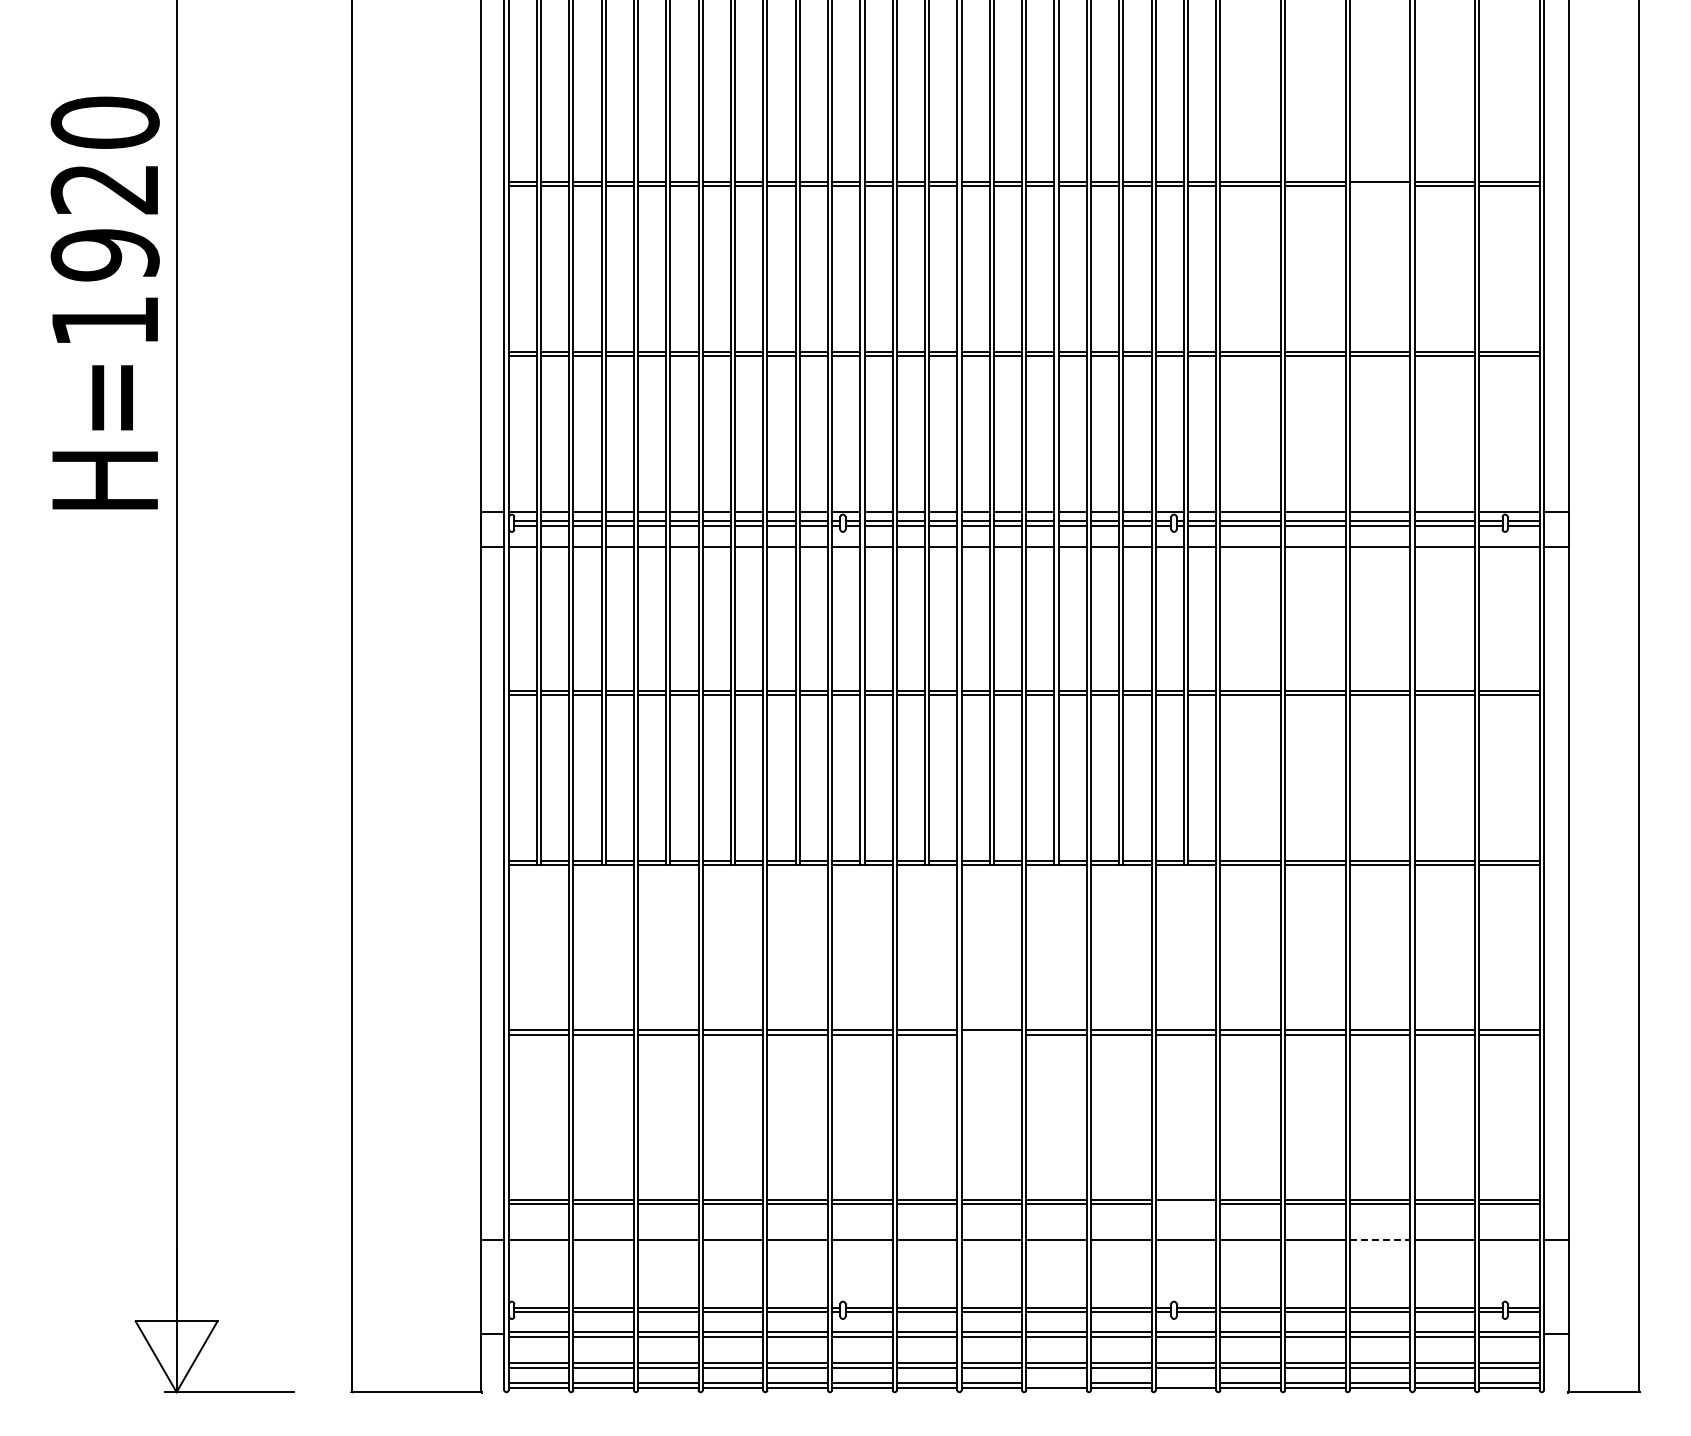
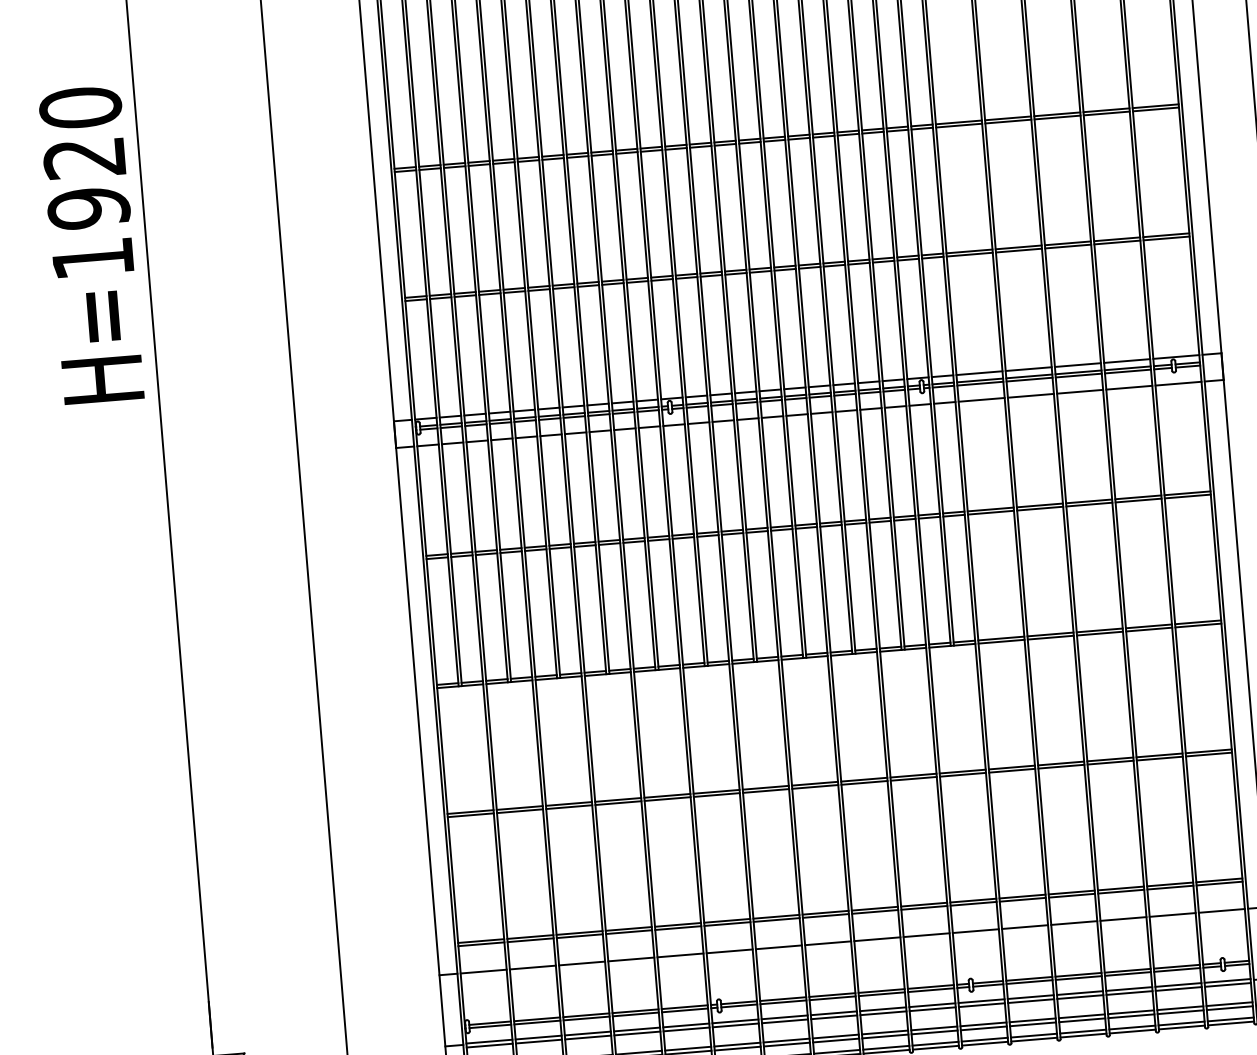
line: (1379, 186) -> (1057, 117), added
text: (104, 302) -> (91, 244), moved
line: (991, 1034) -> (815, 786), added
line: (1185, 1204) -> (973, 904), added
line: (1380, 1240) -> (1123, 919), dashed -> solid
line: (1056, 1382) -> (886, 1047), added
line: (1185, 1382) -> (984, 1039), added

